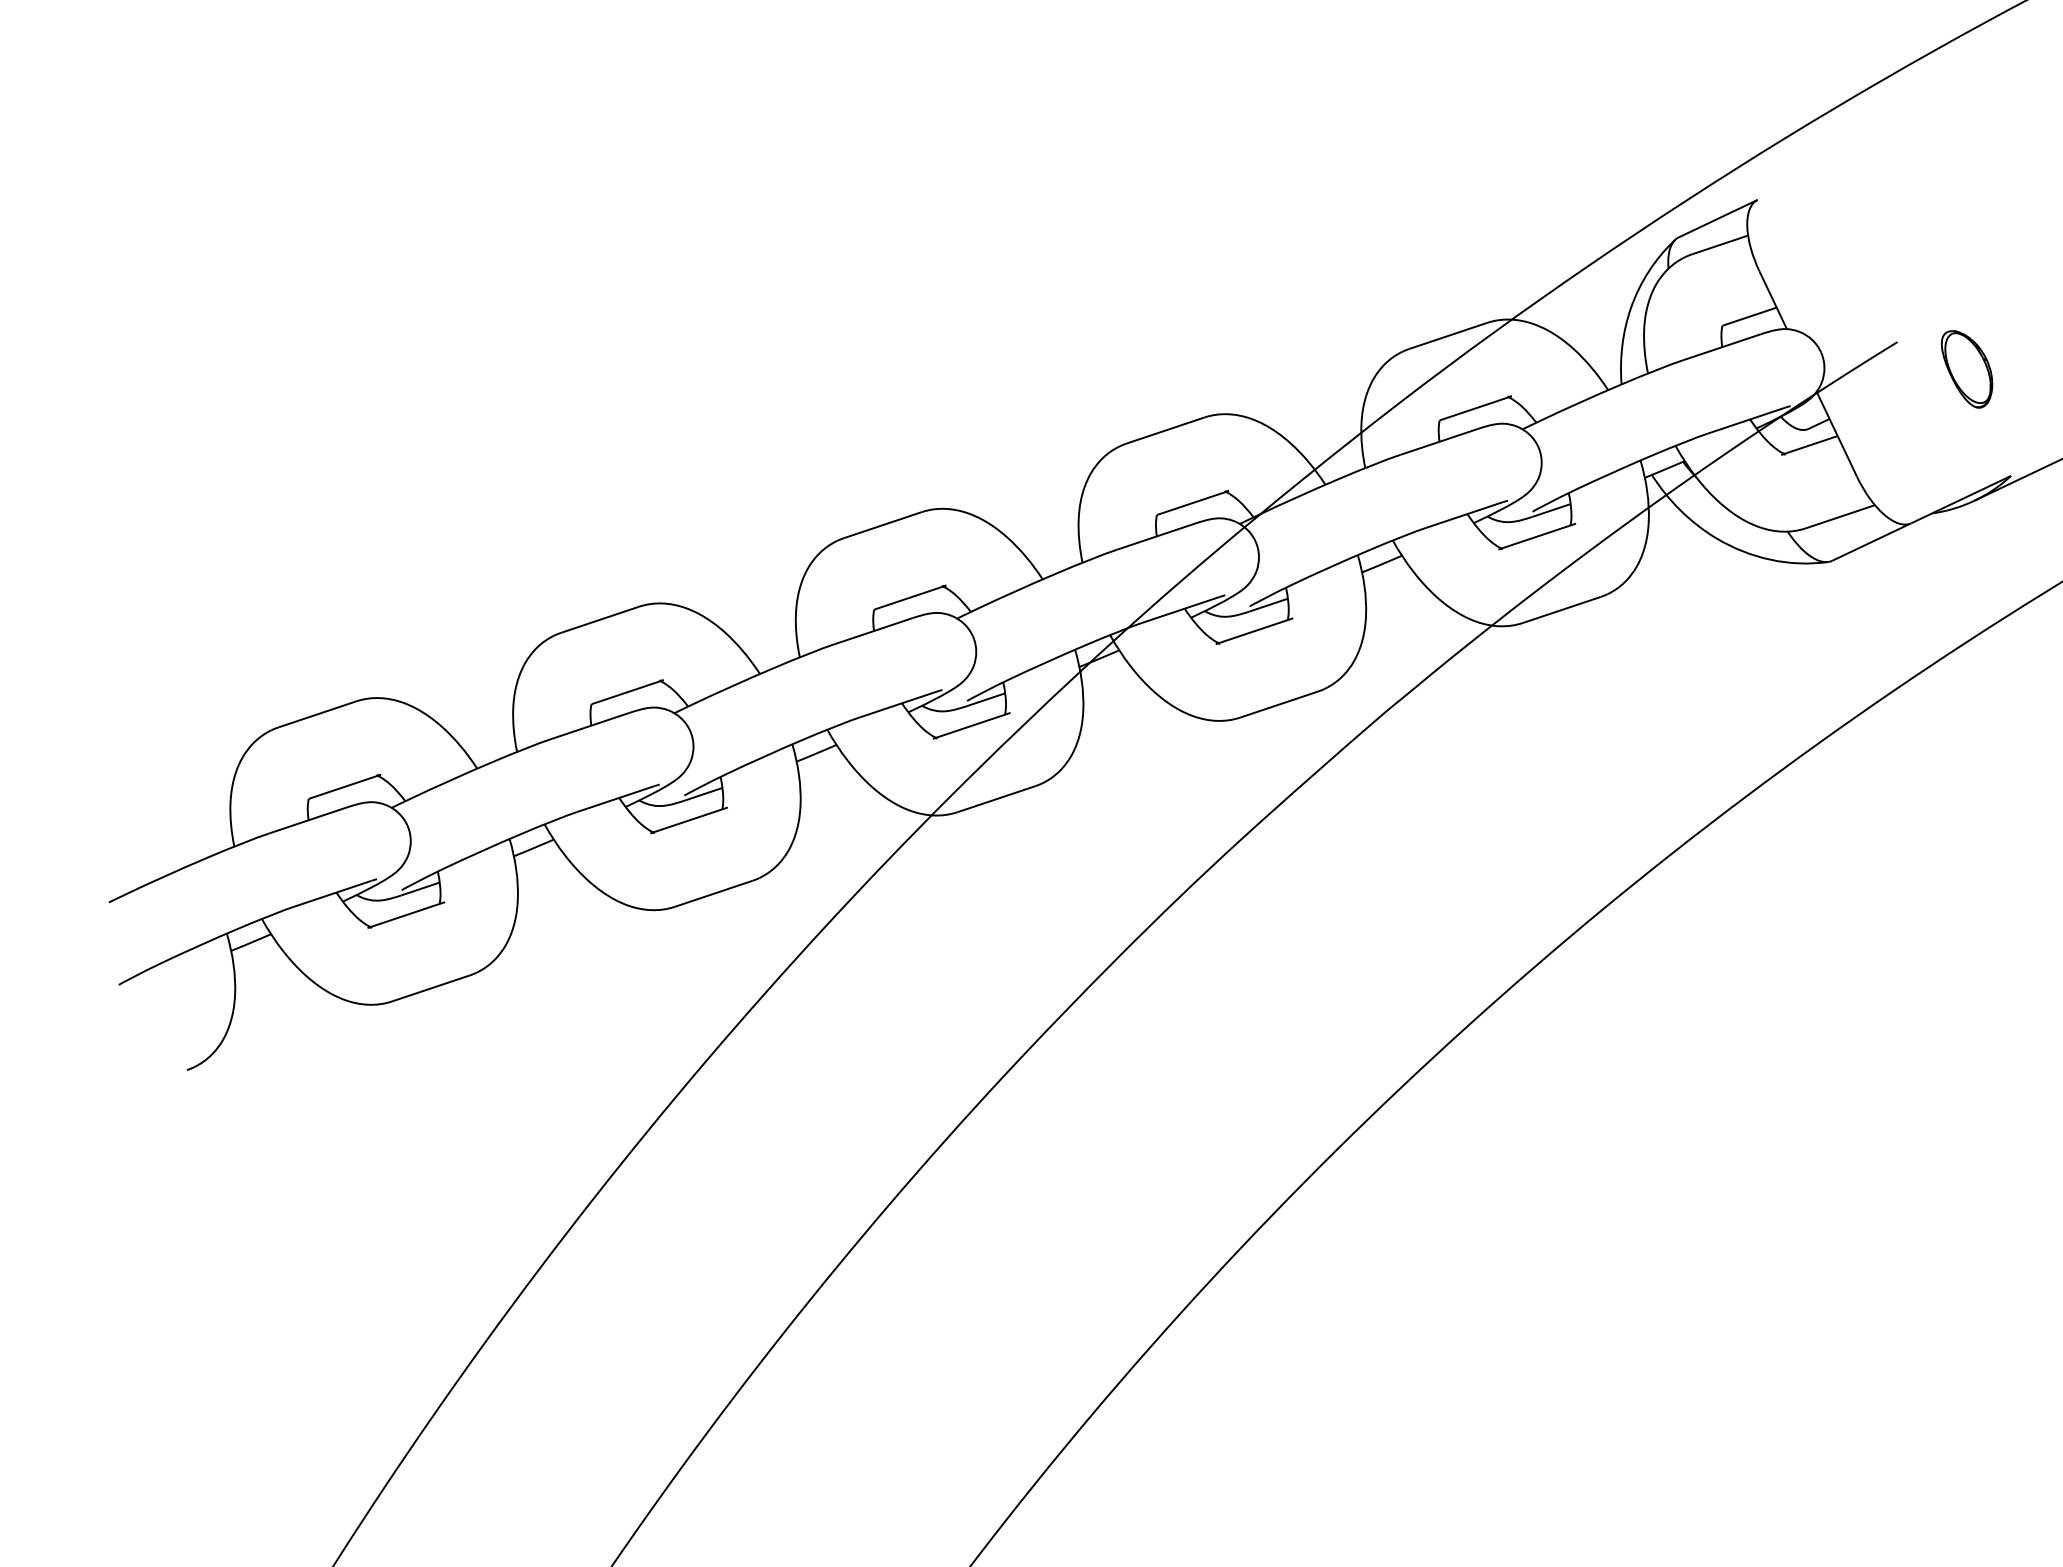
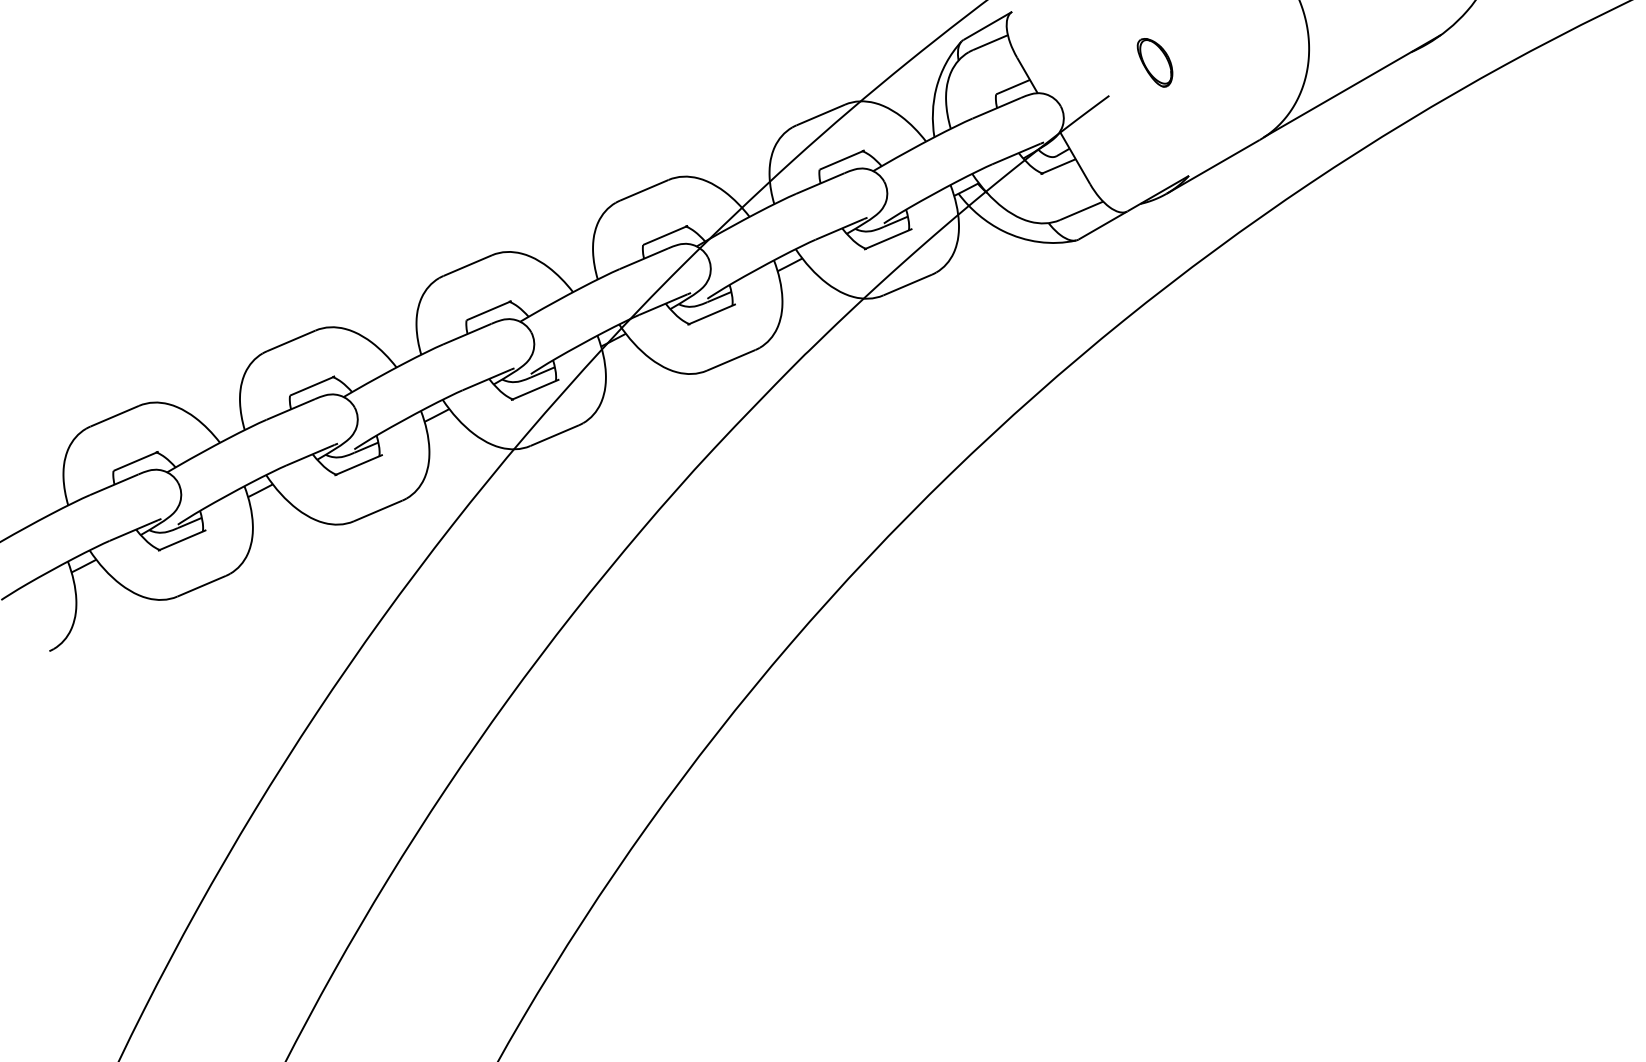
part: (1965, 368) -> (1154, 62), moved

